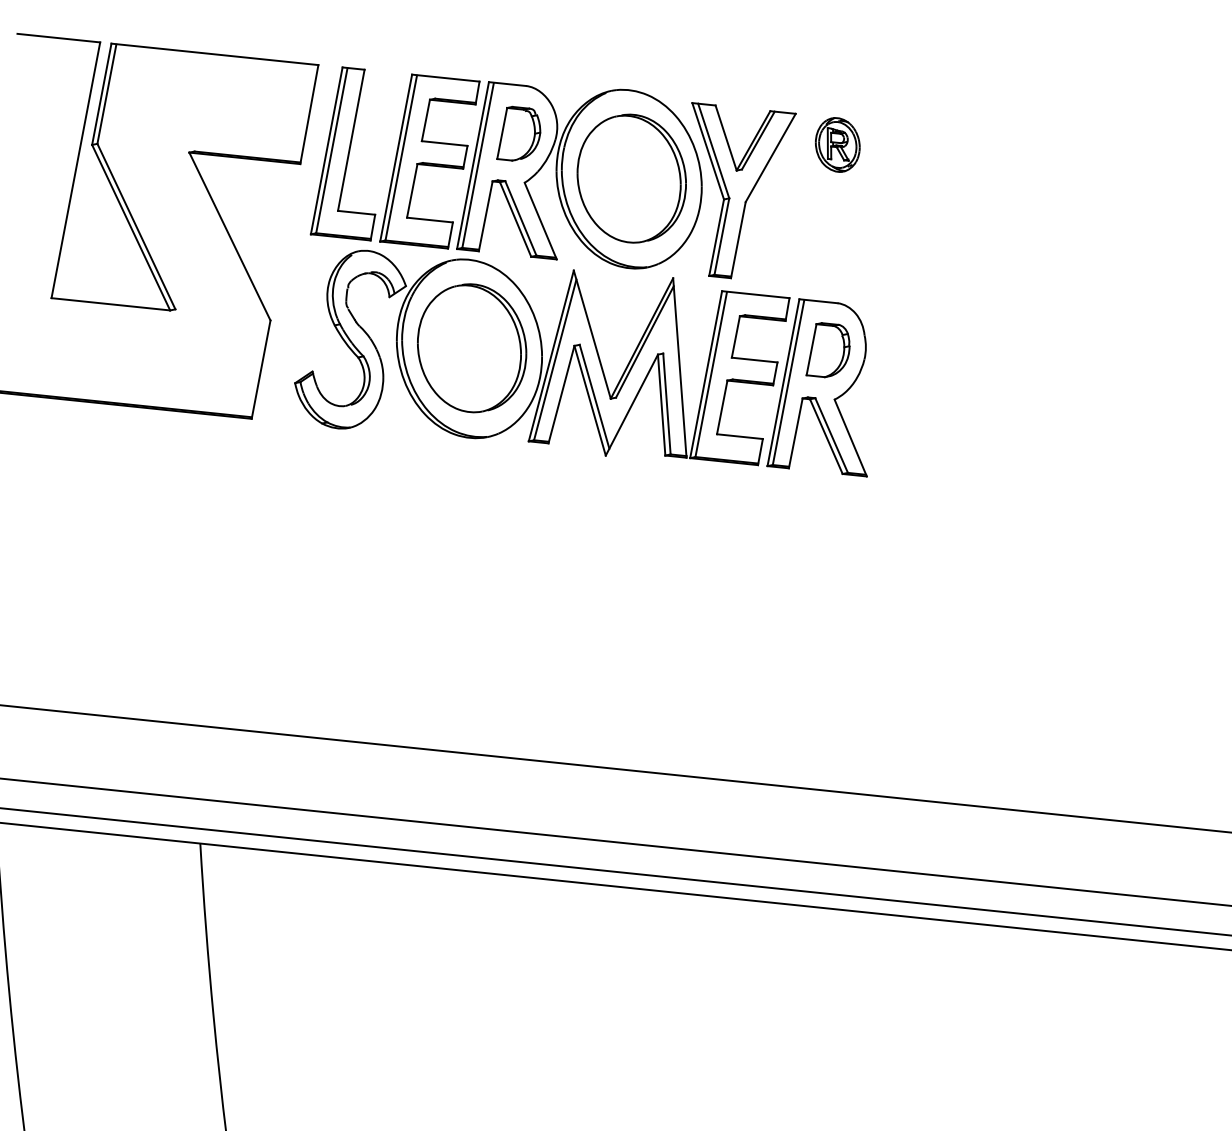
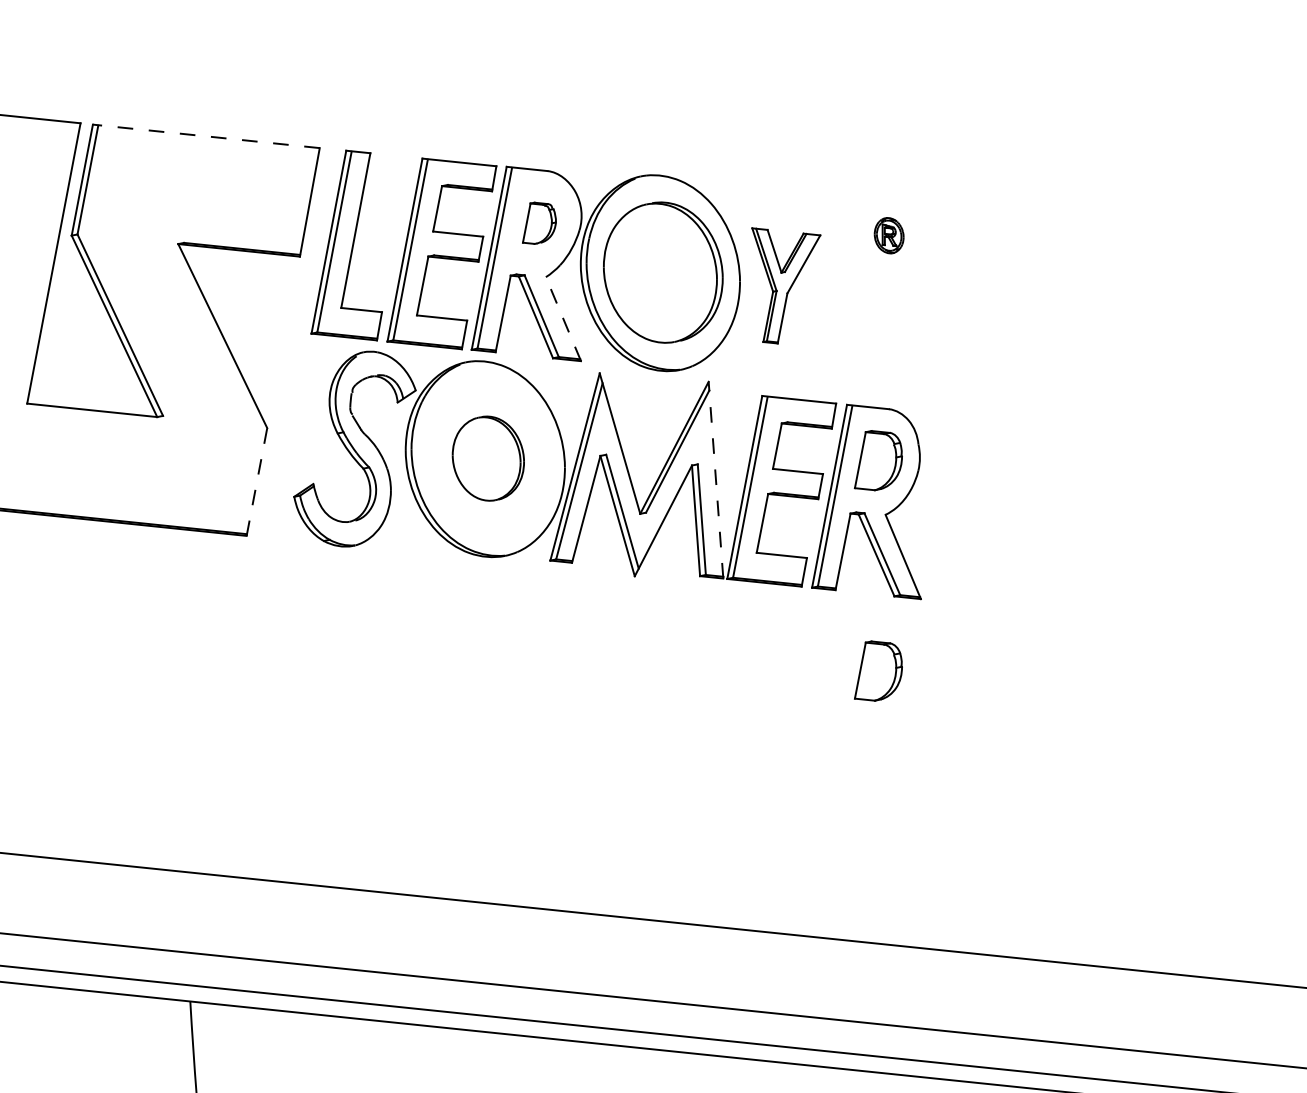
line: (214, 54) -> (205, 136), solid -> dashed
part: (518, 133) -> (539, 223), size x0.7
part: (837, 144) -> (888, 235), size x0.6
part: (743, 190) -> (785, 285), size x0.6
line: (540, 221) -> (563, 319), solid -> dashed
part: (472, 348) -> (488, 458), size x0.6
line: (679, 368) -> (715, 480), solid -> dashed
line: (261, 369) -> (257, 481), solid -> dashed
part: (827, 542) -> (877, 671), added

